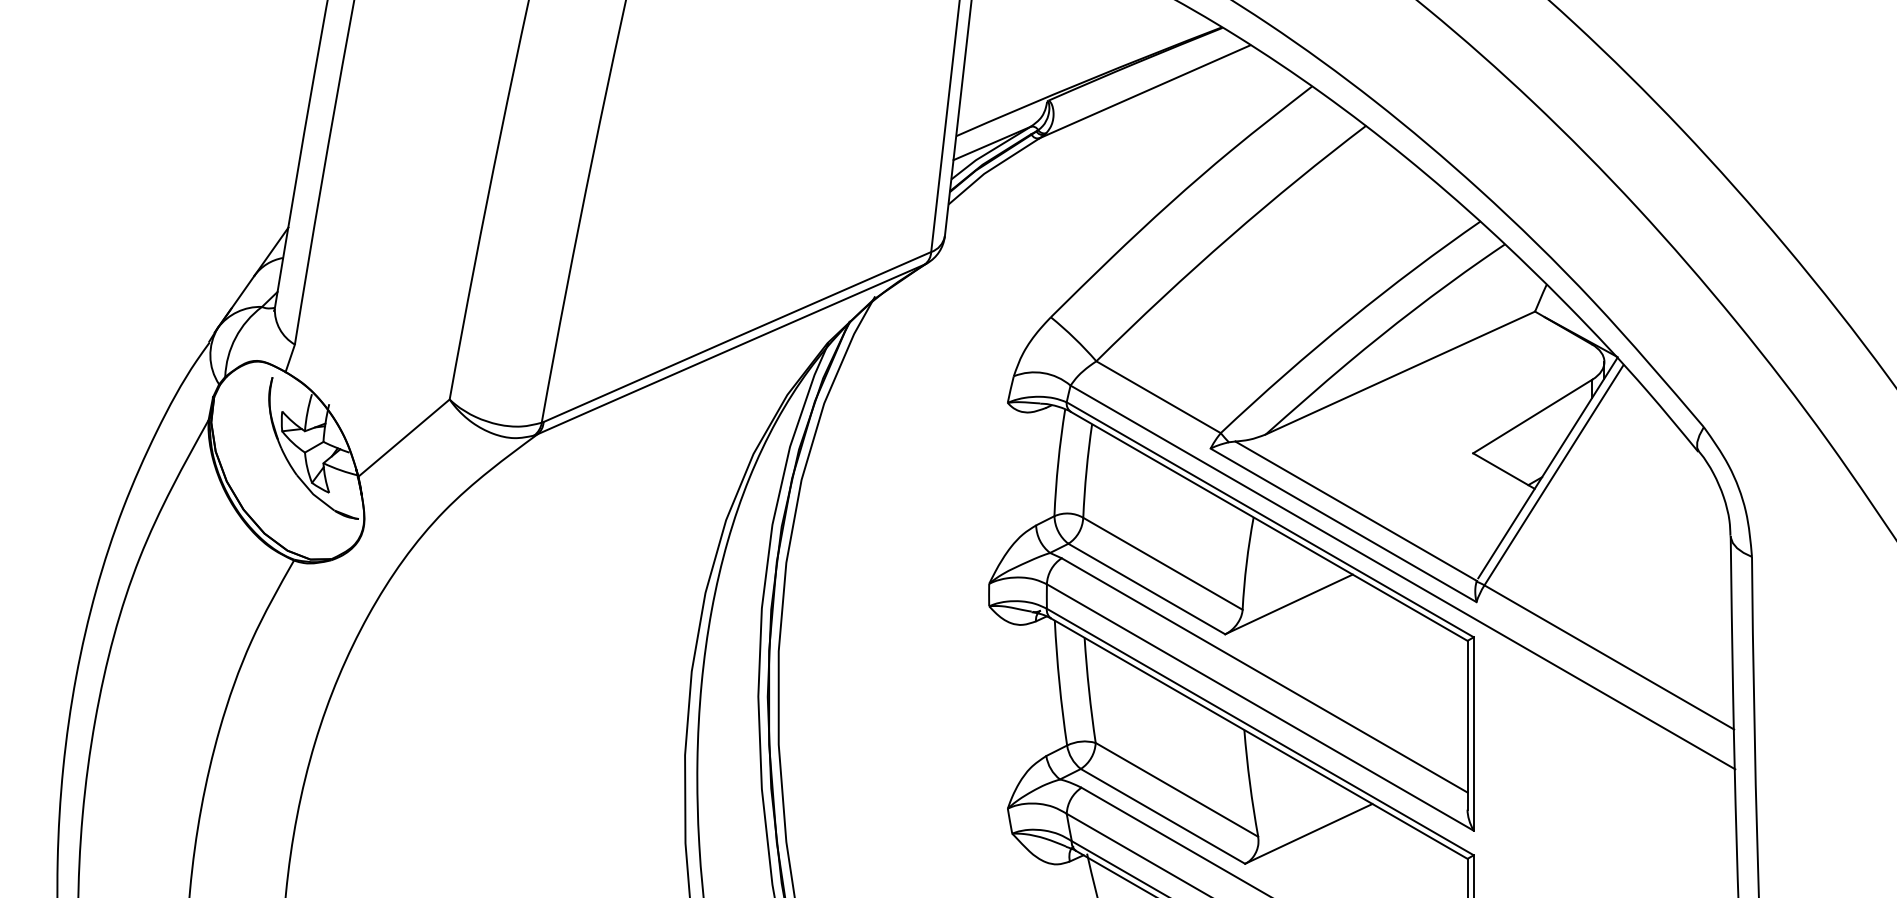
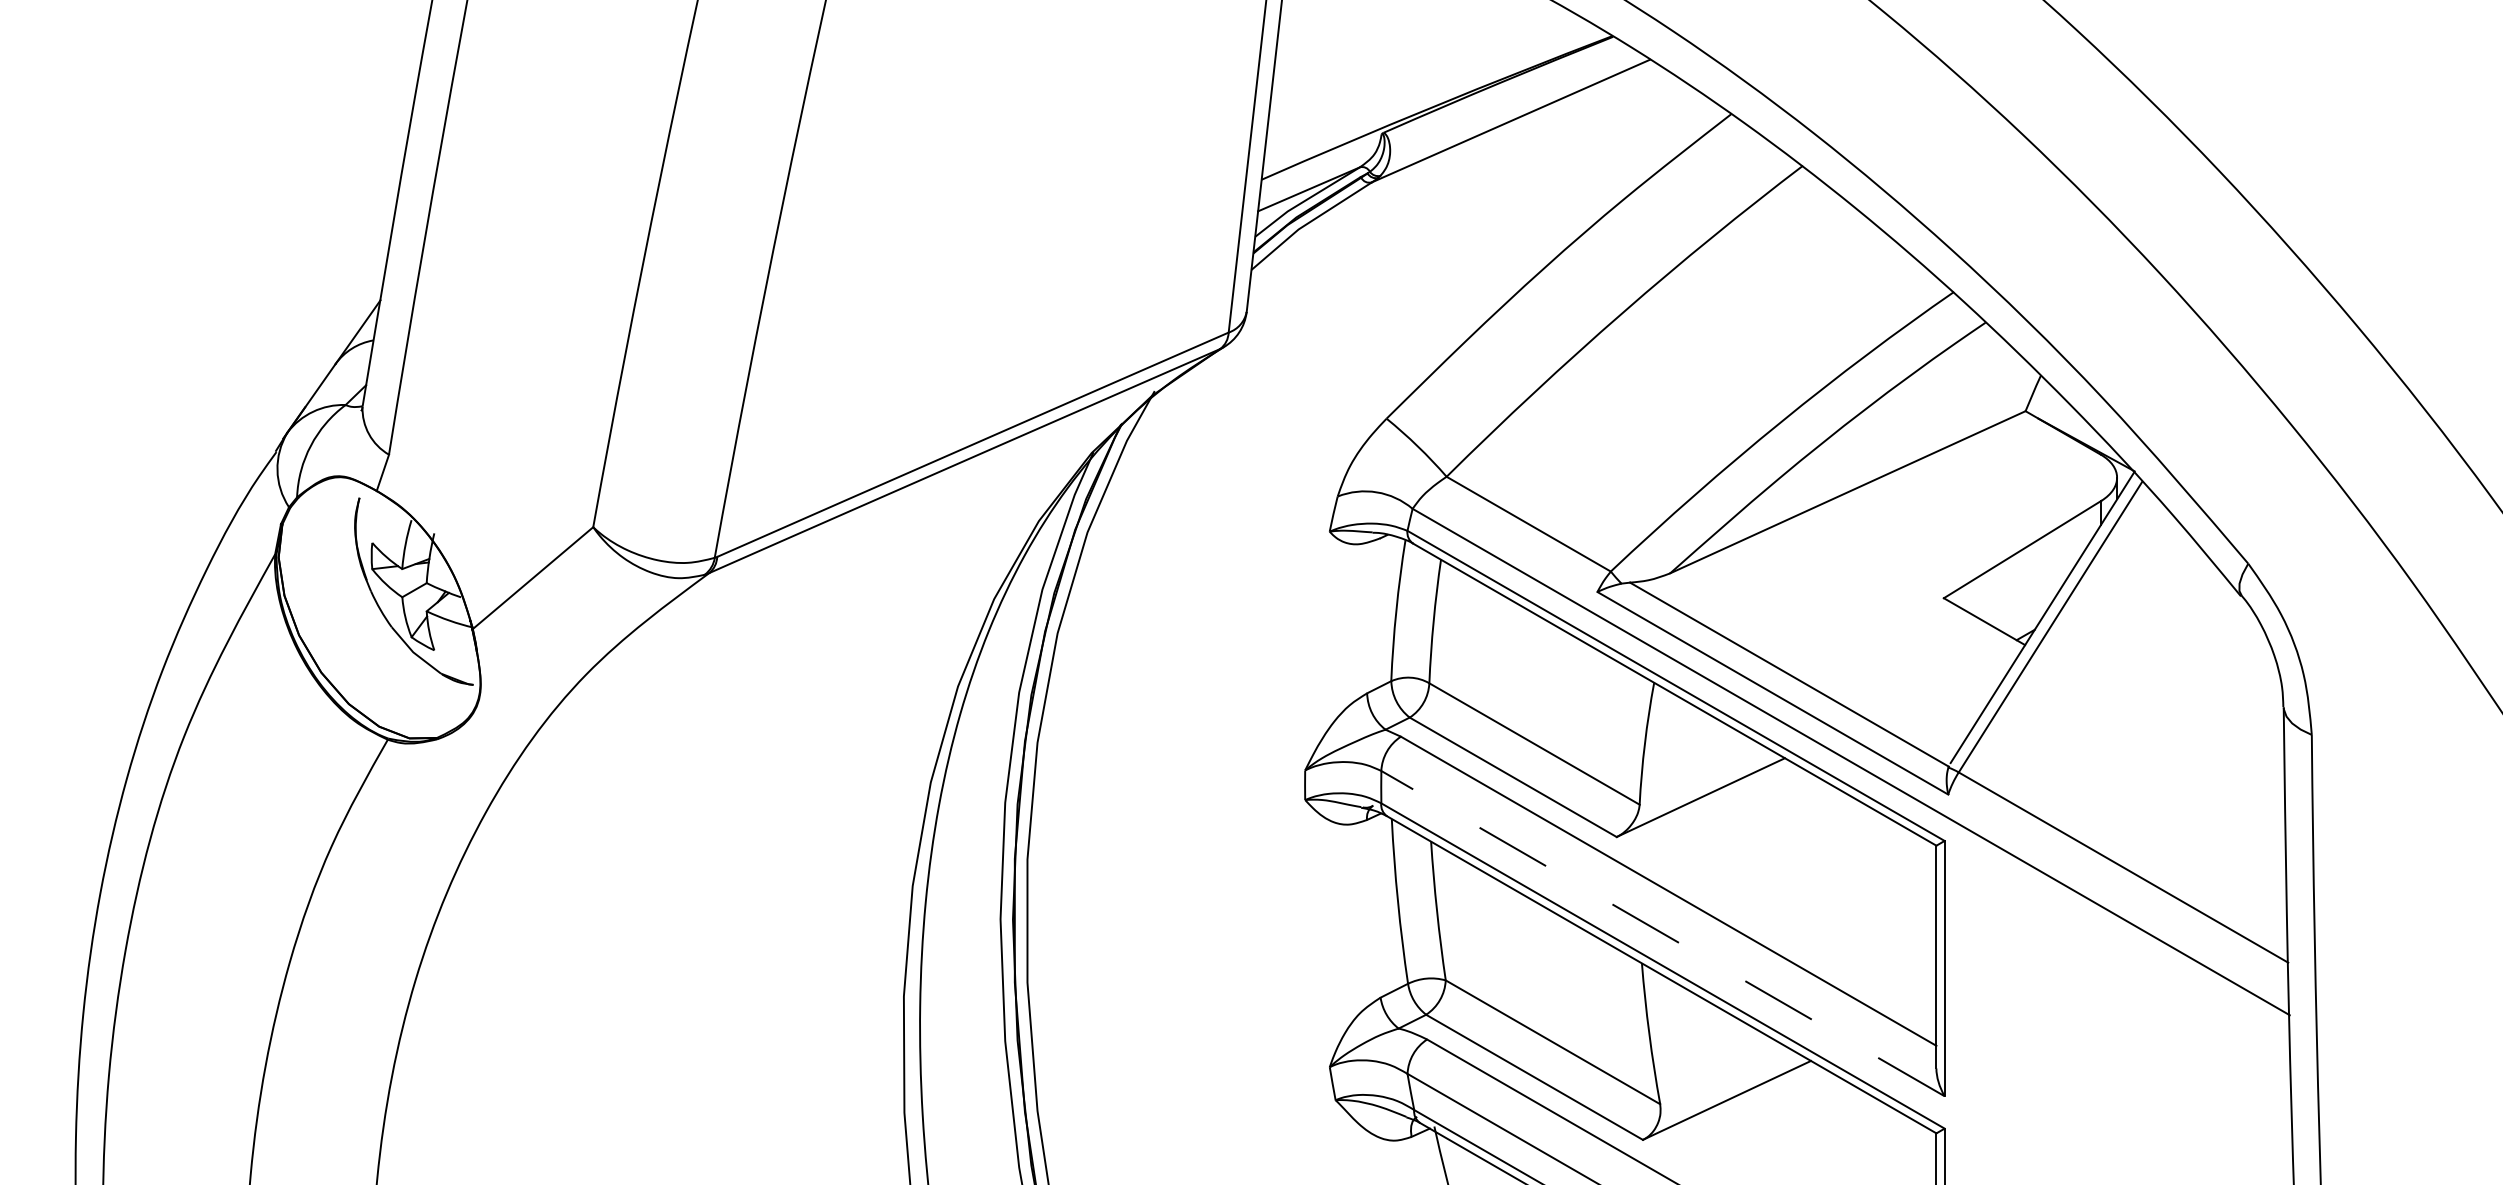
line: (1259, 707) -> (1662, 933), solid -> dashed

